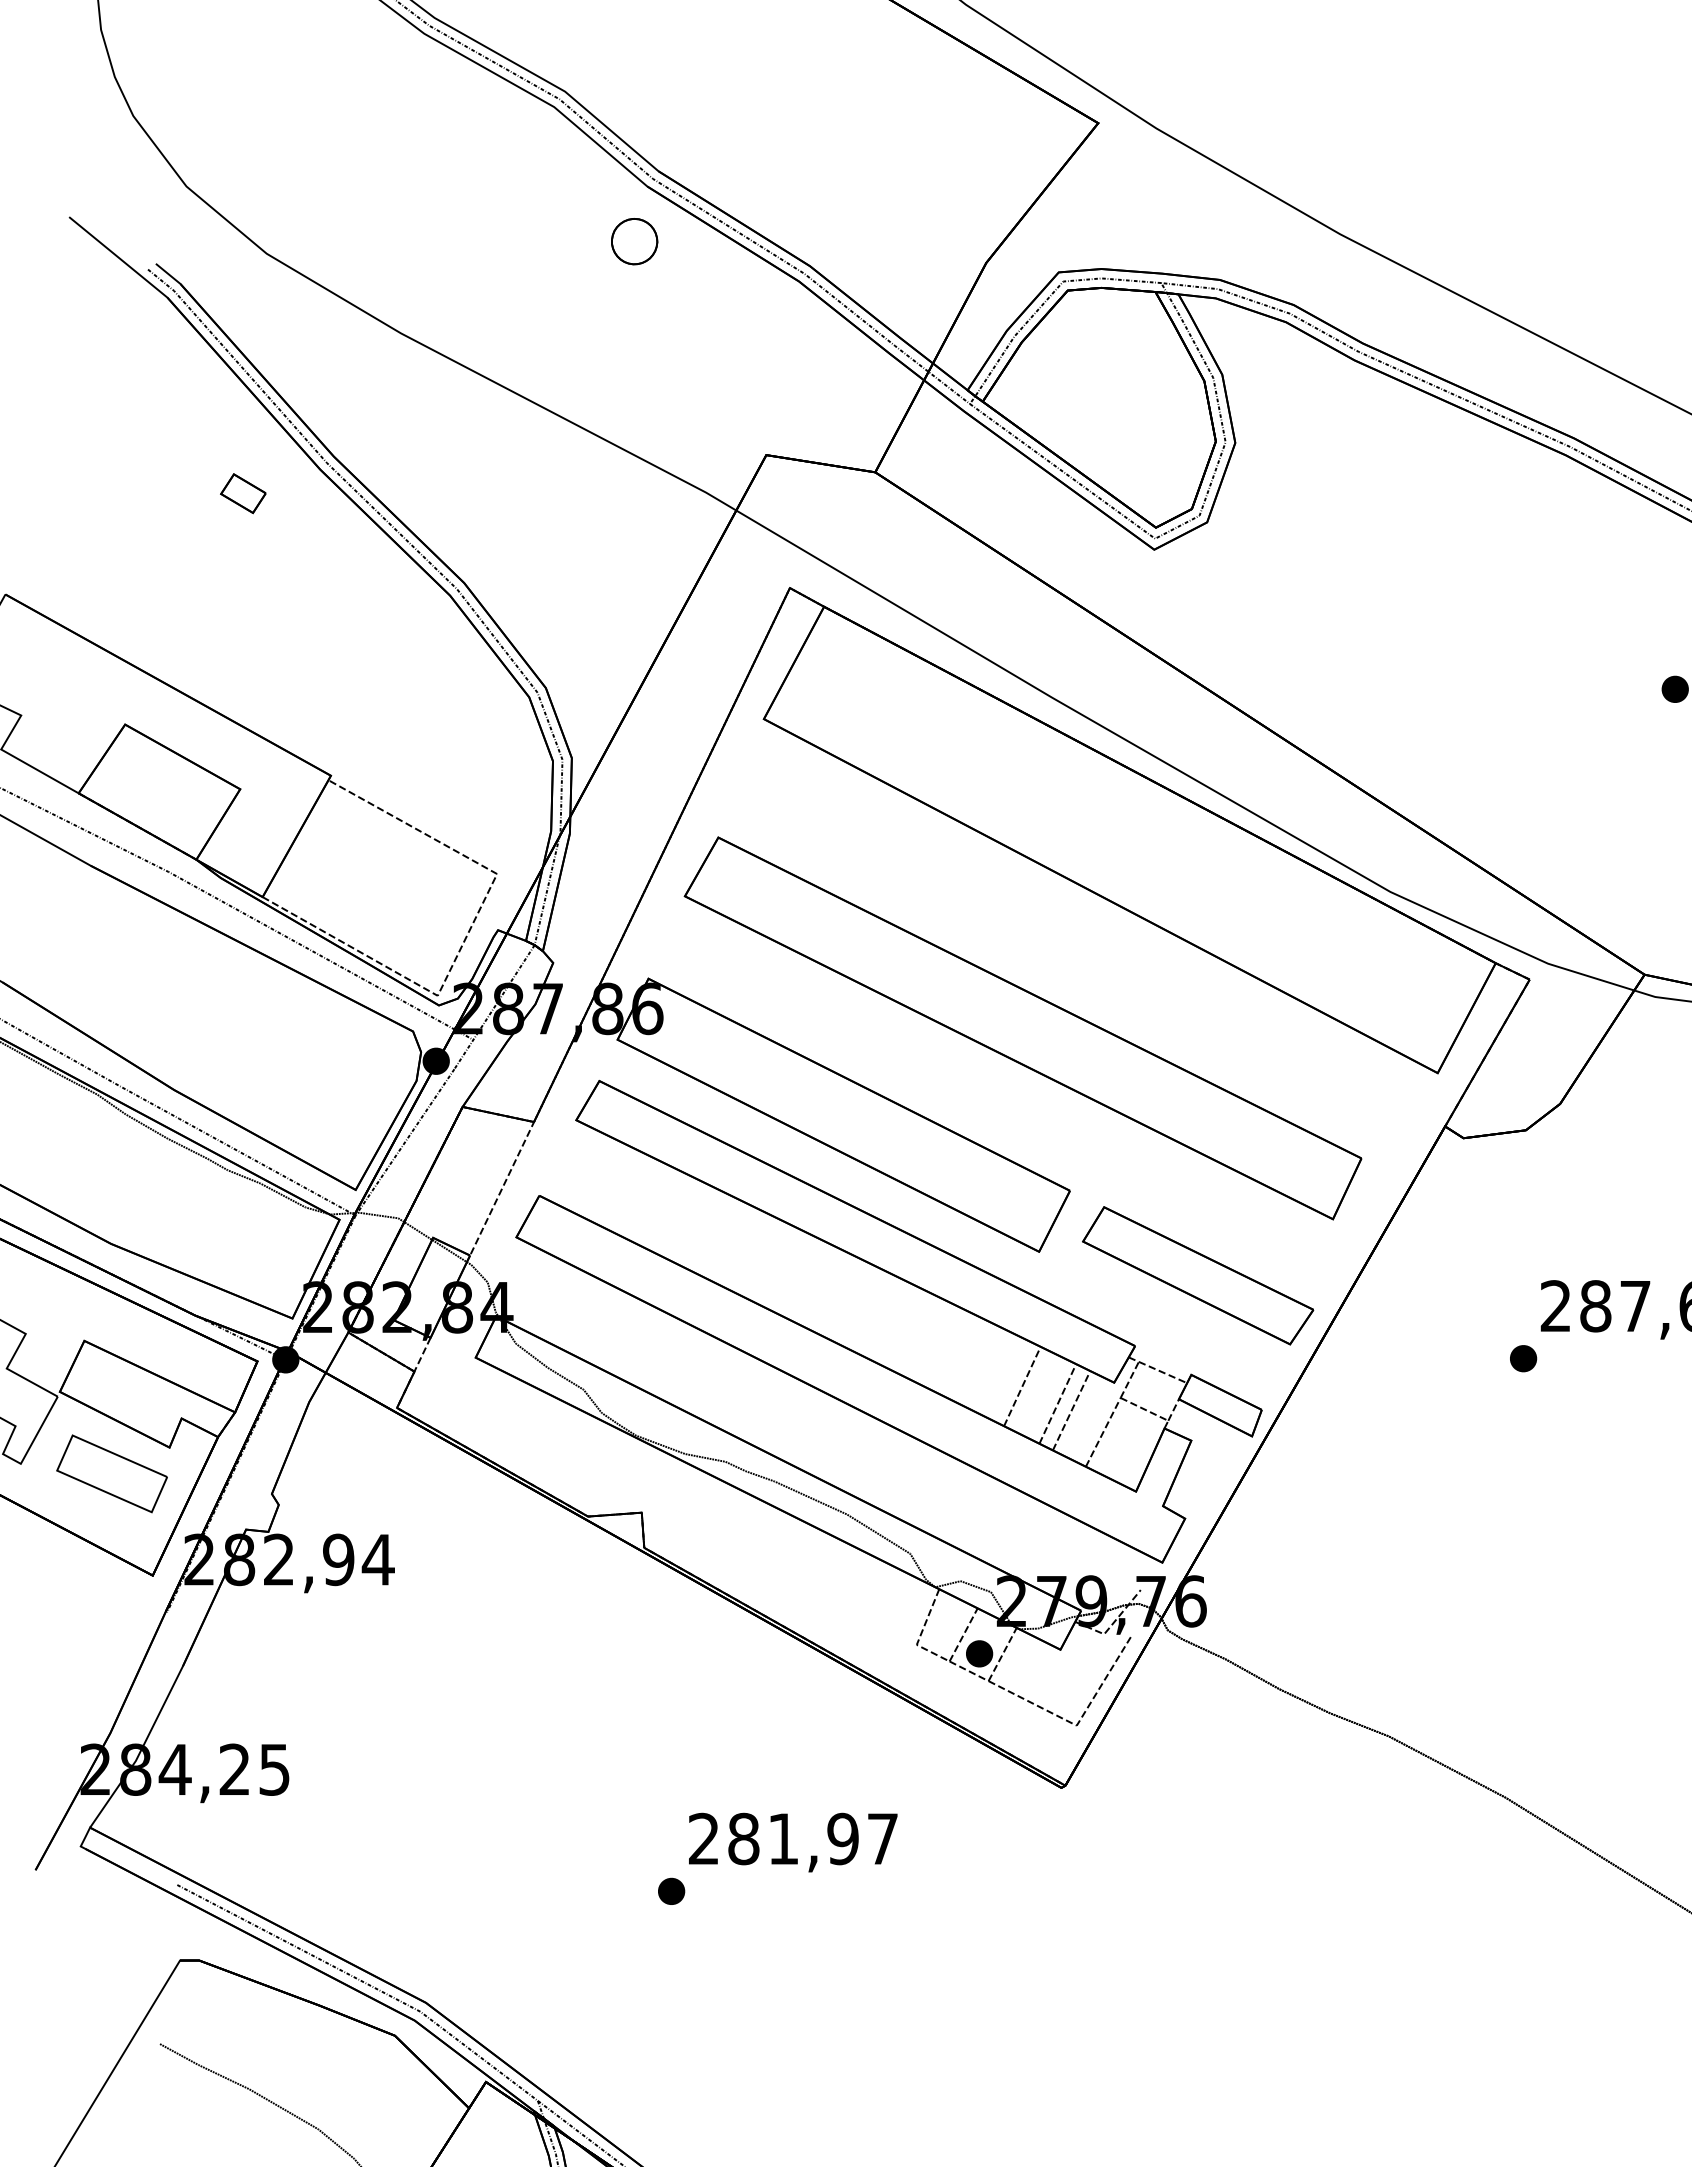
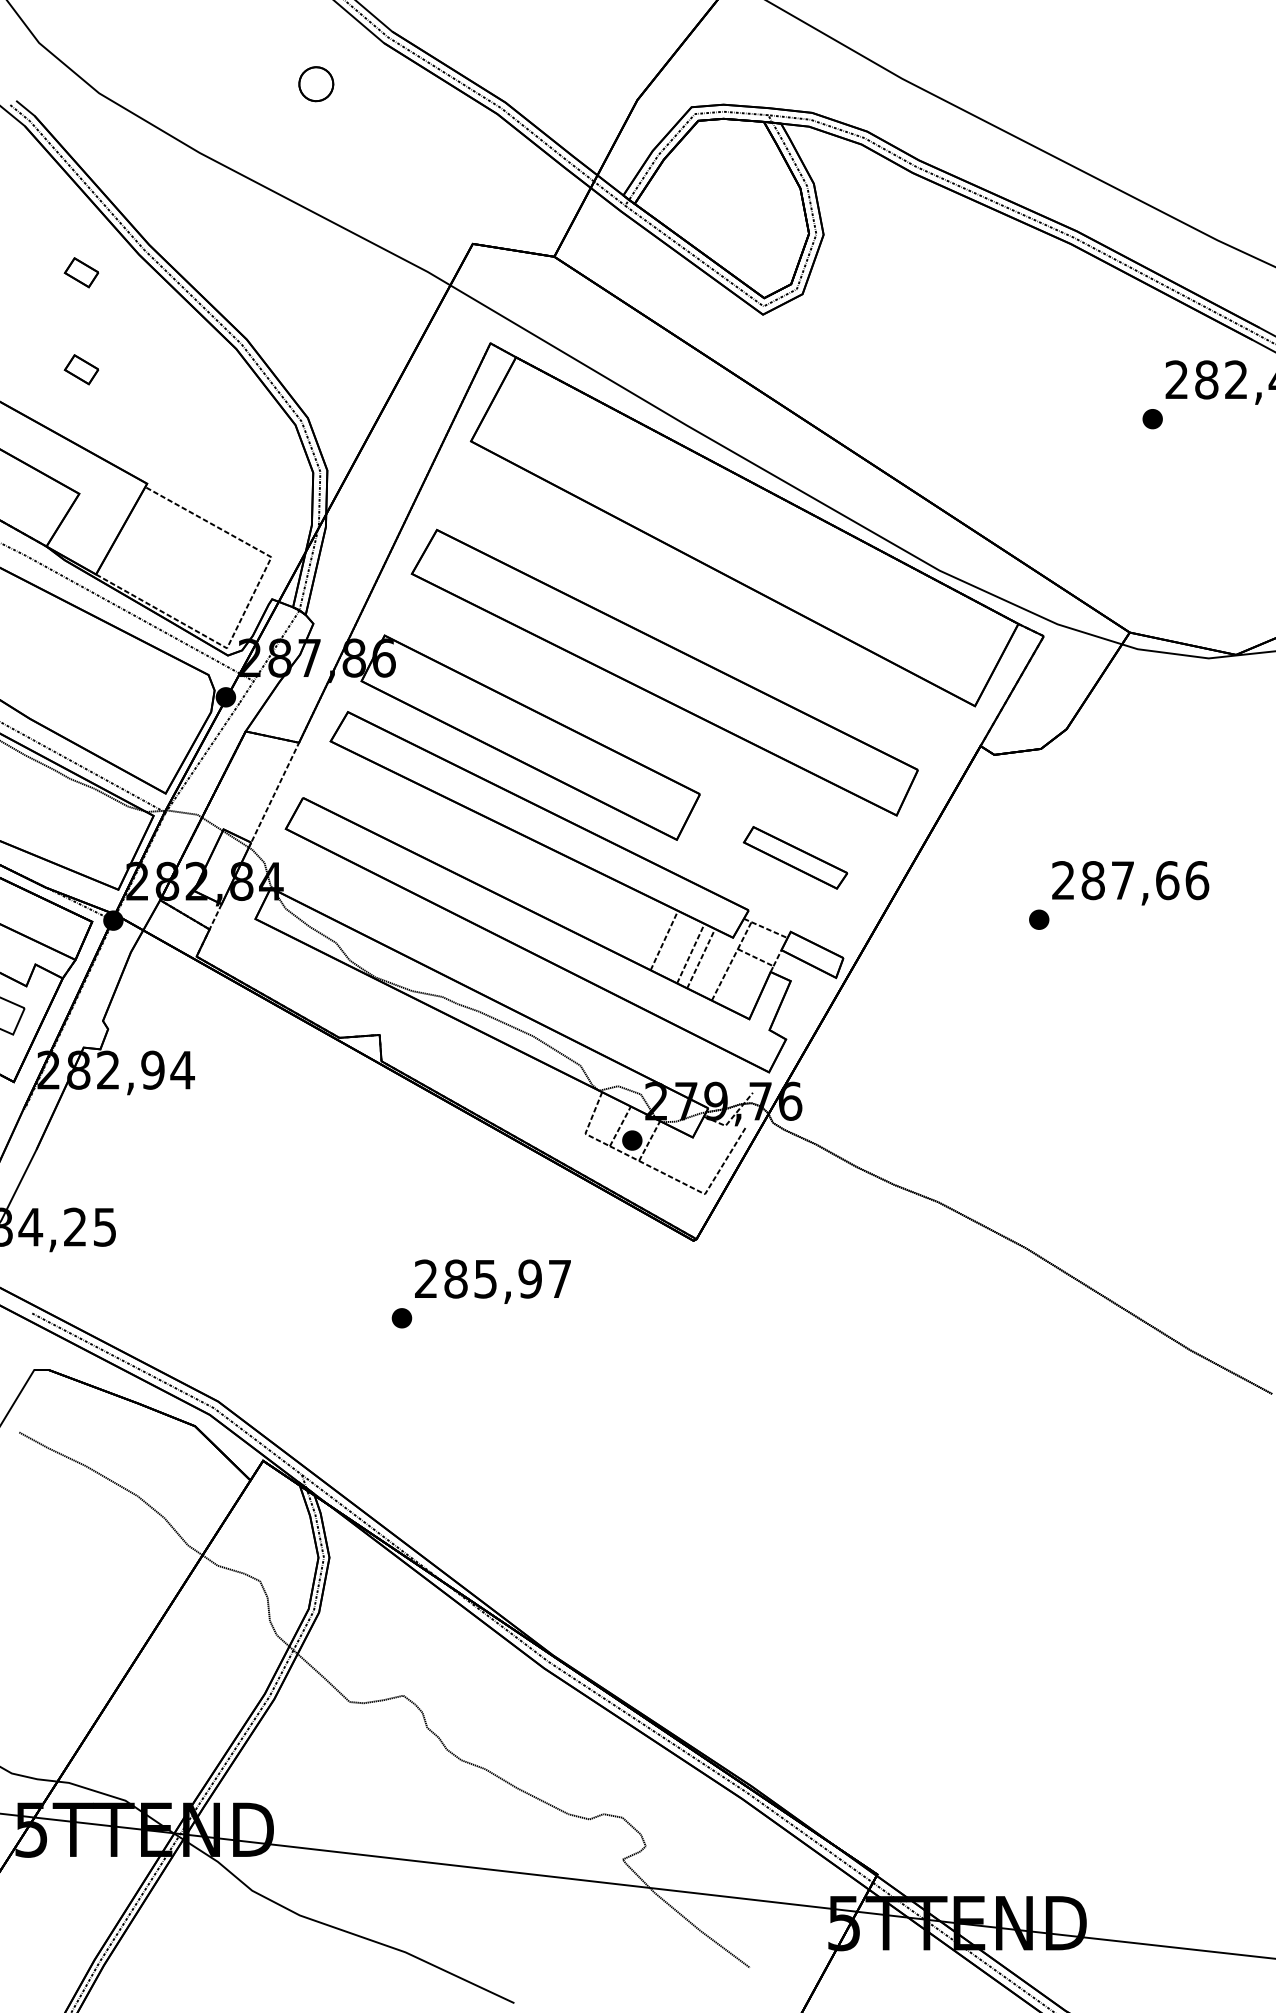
part: (634, 242) -> (316, 84), moved
part: (243, 623) -> (81, 369), added
part: (1197, 1275) -> (795, 857), size x0.6
text: (783, 1839) -> (485, 1279), 281,97 -> 285,97

